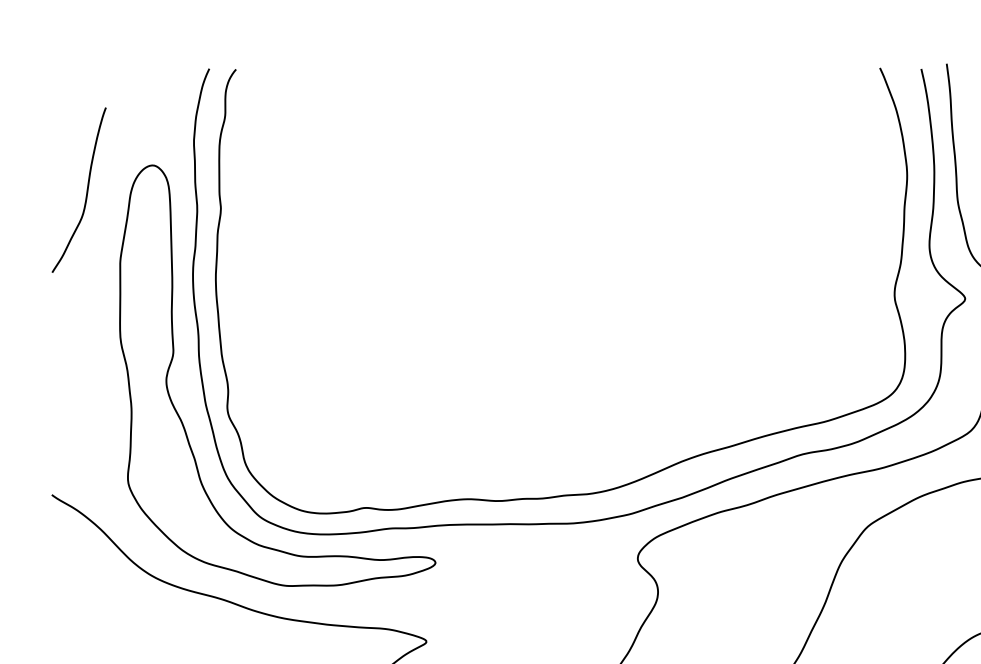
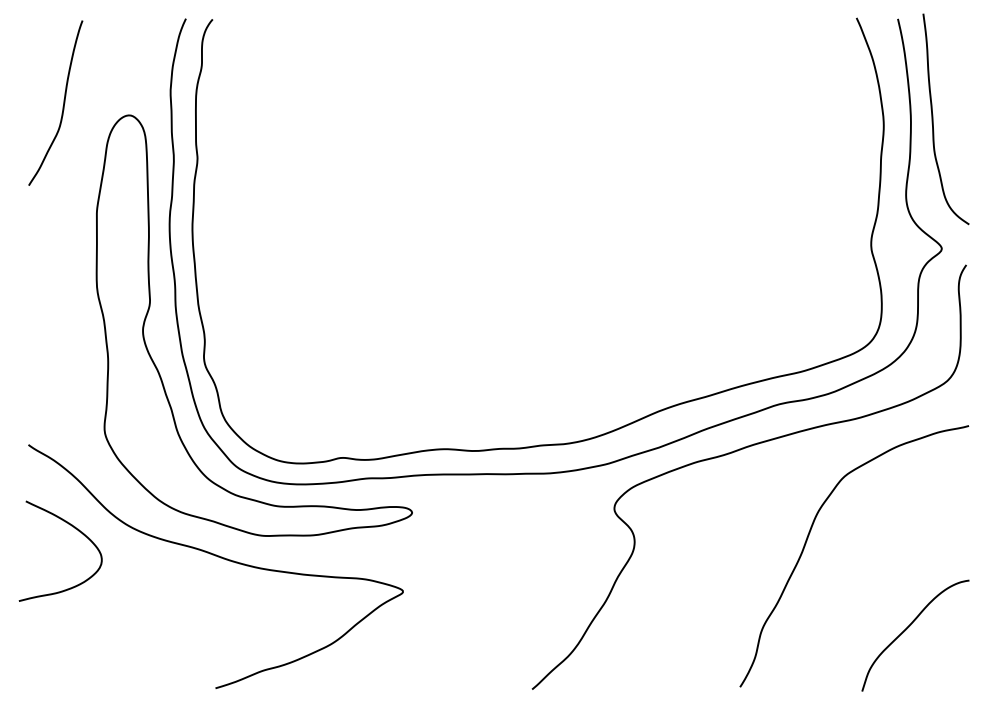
curve: (86, 189) -> (63, 102), moved
curve: (98, 579) -> (75, 529), added

